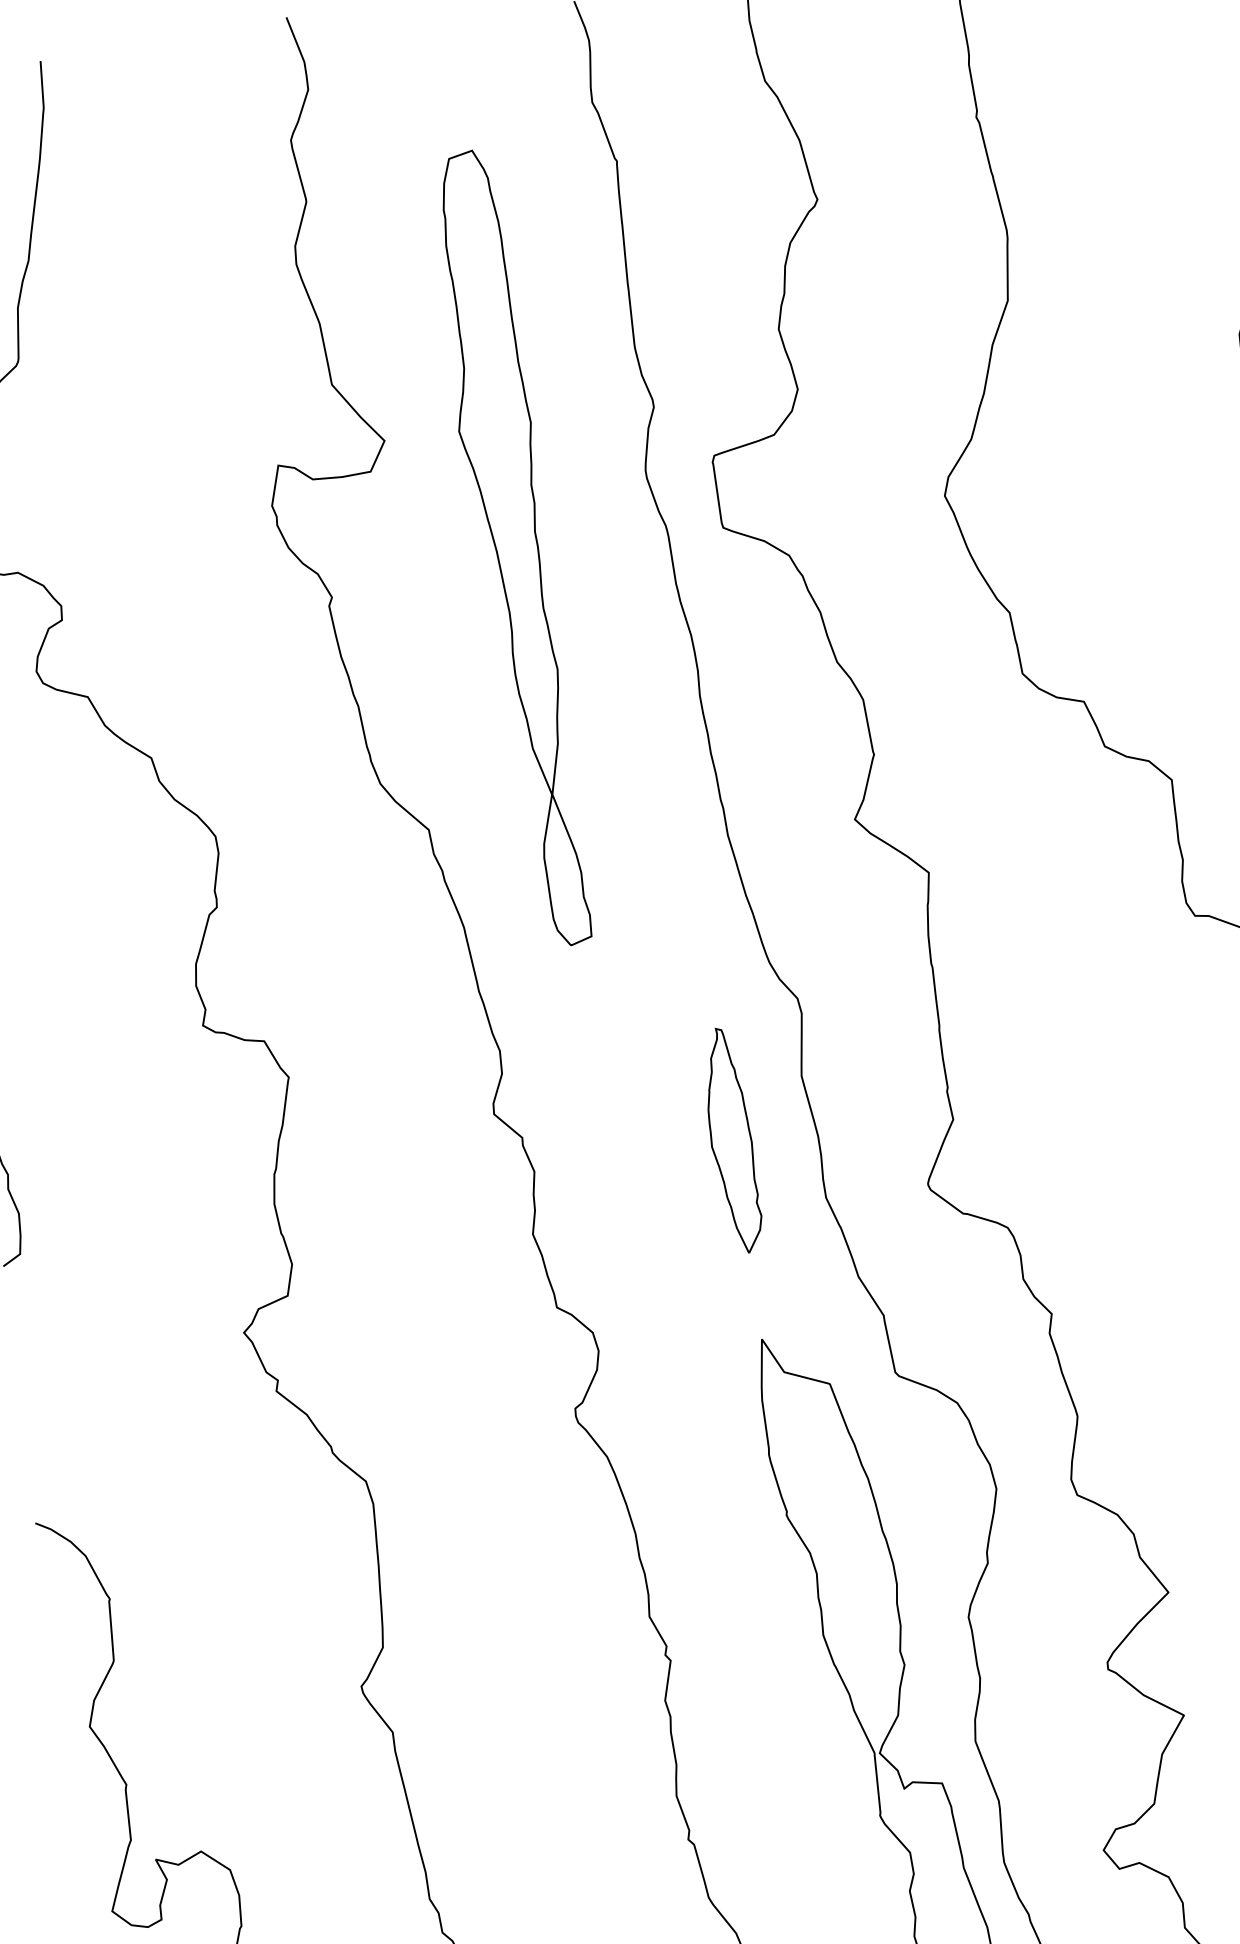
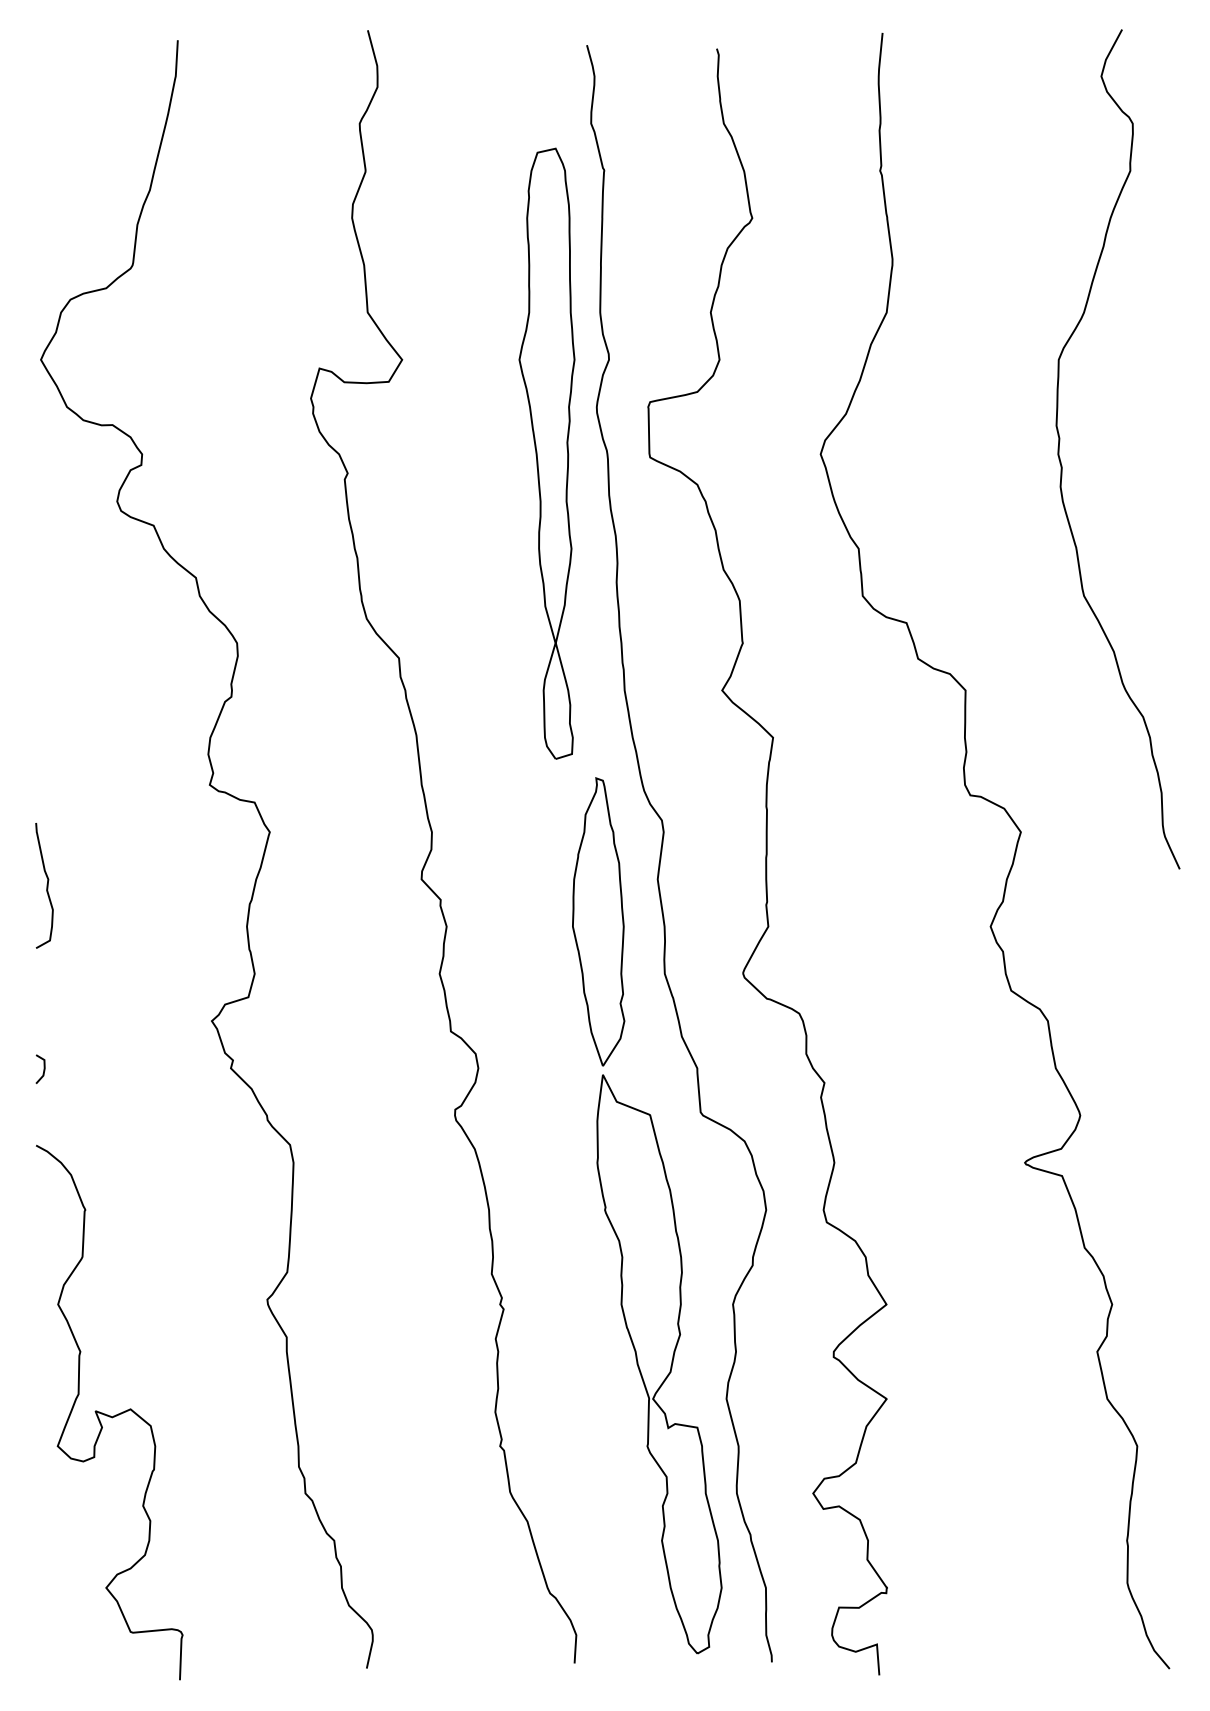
part: (509, 549) -> (546, 453), moved
part: (731, 1140) -> (598, 921), size x1.67
line: (32, 1421) -> (43, 1068), added

